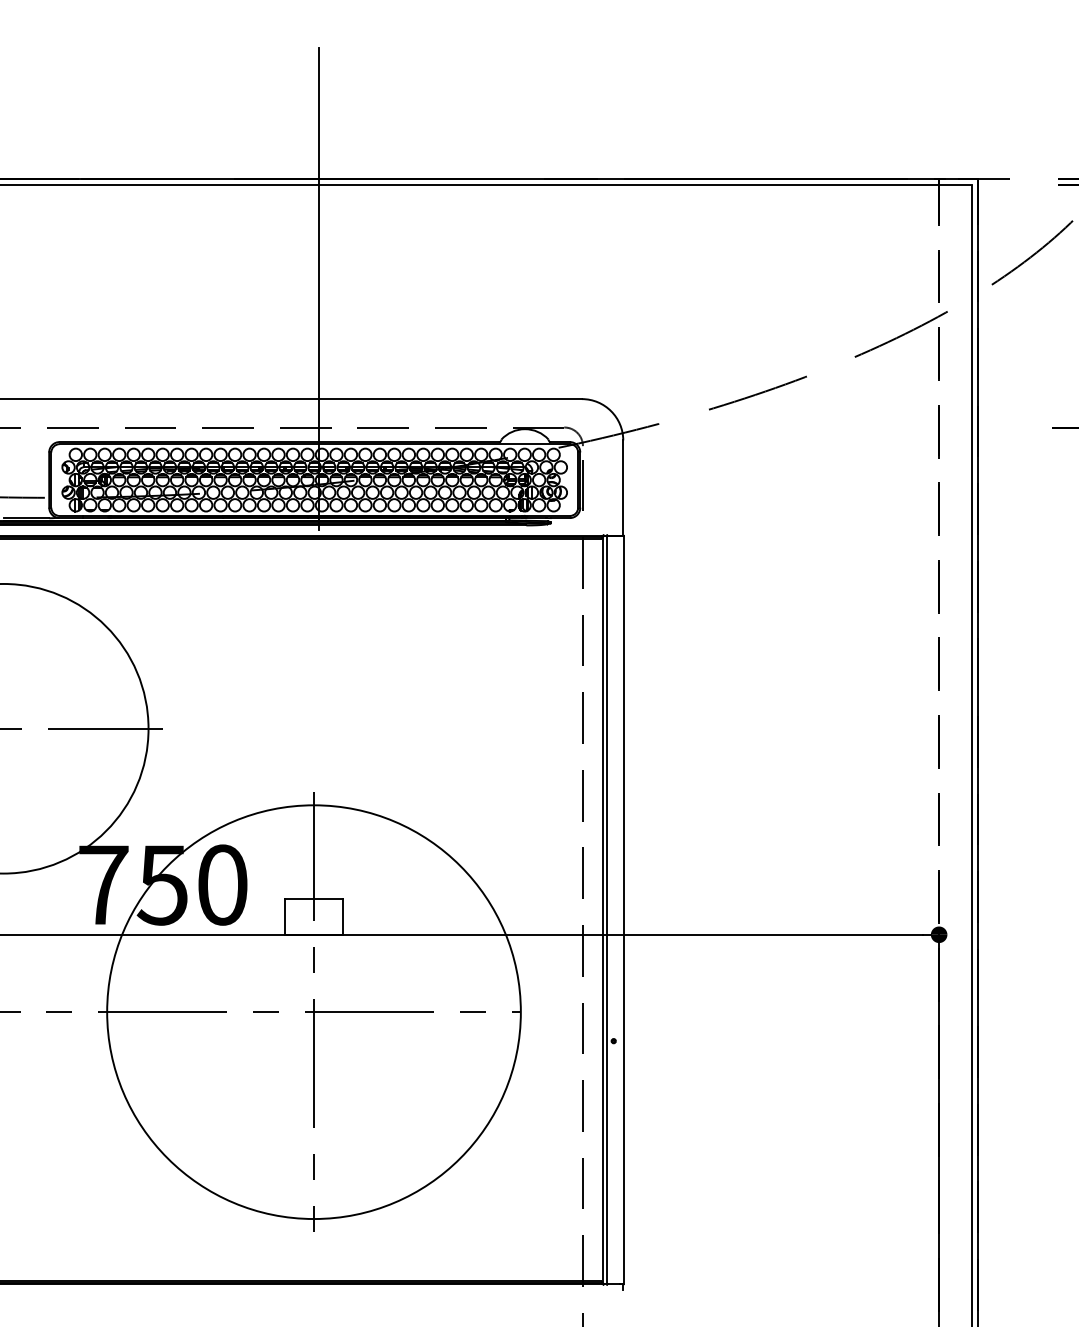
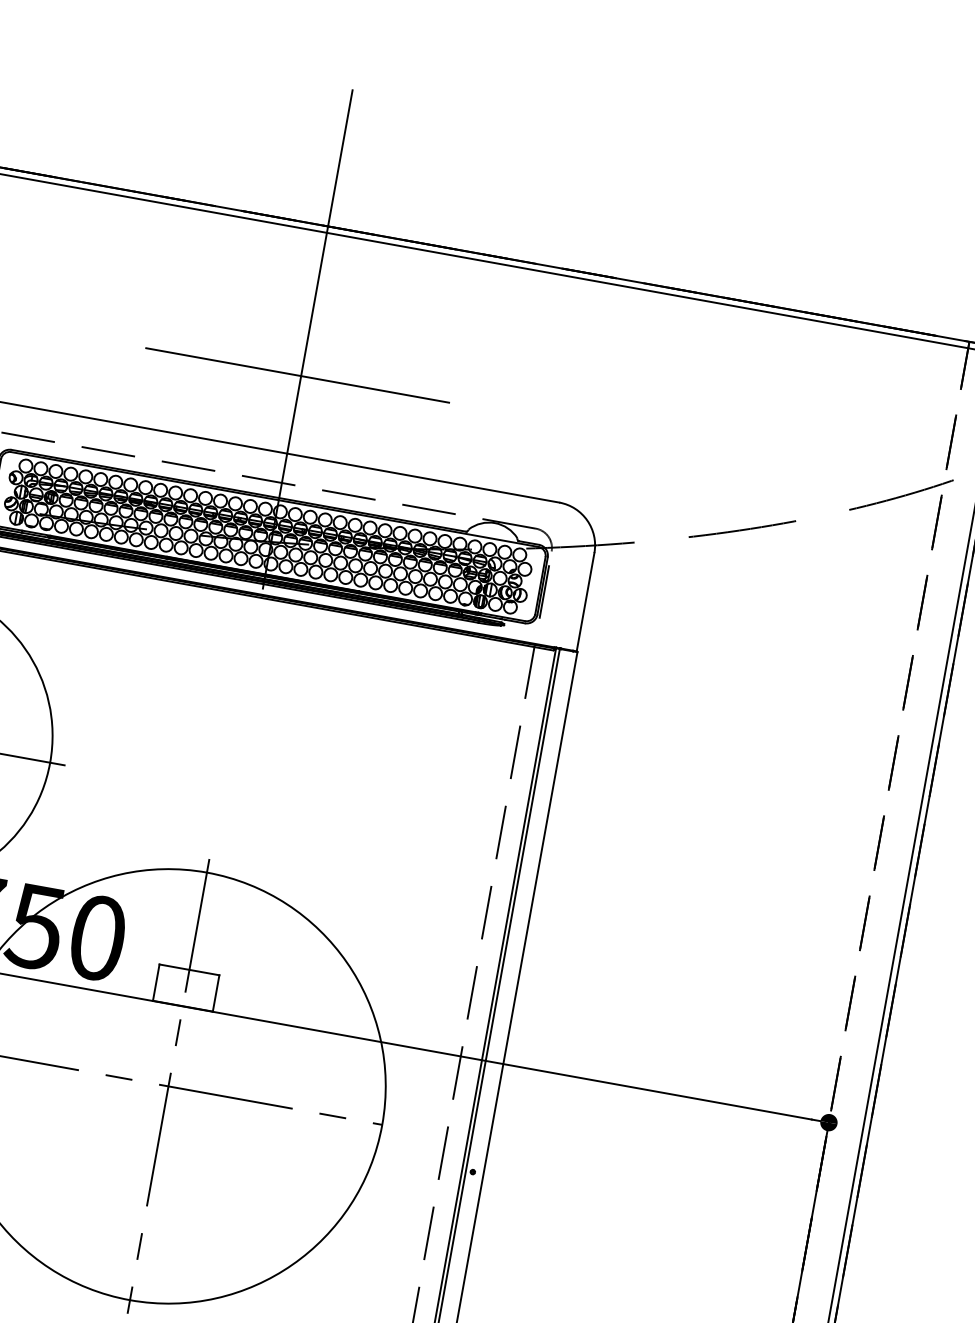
line: (314, 324) -> (296, 375), added

